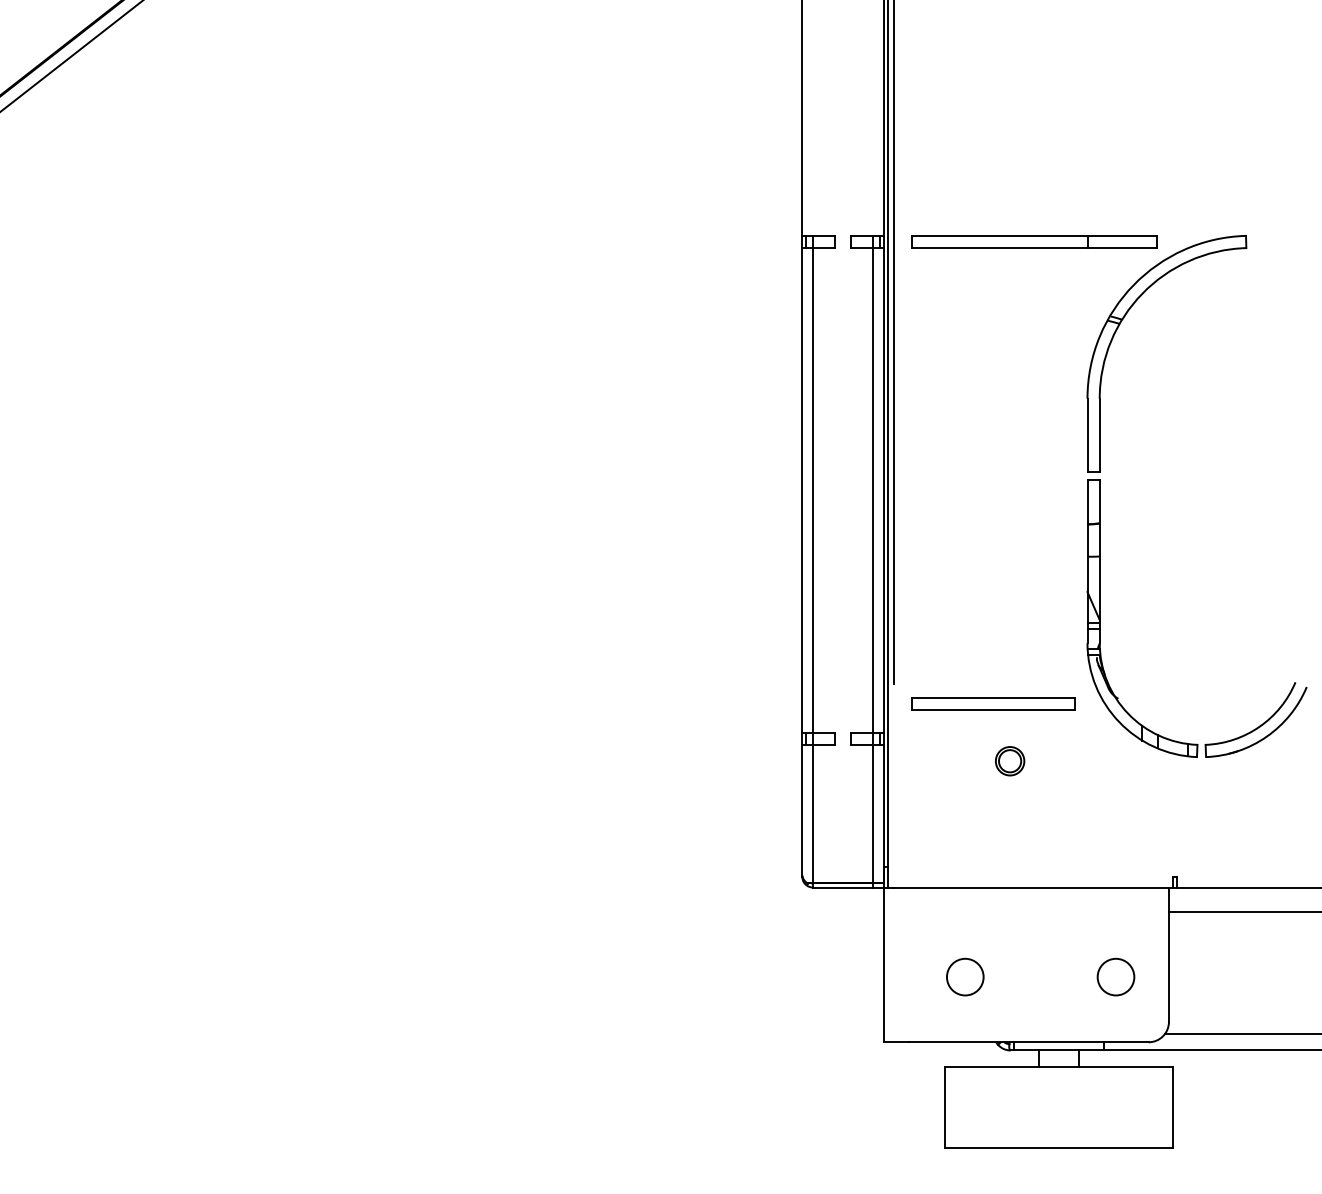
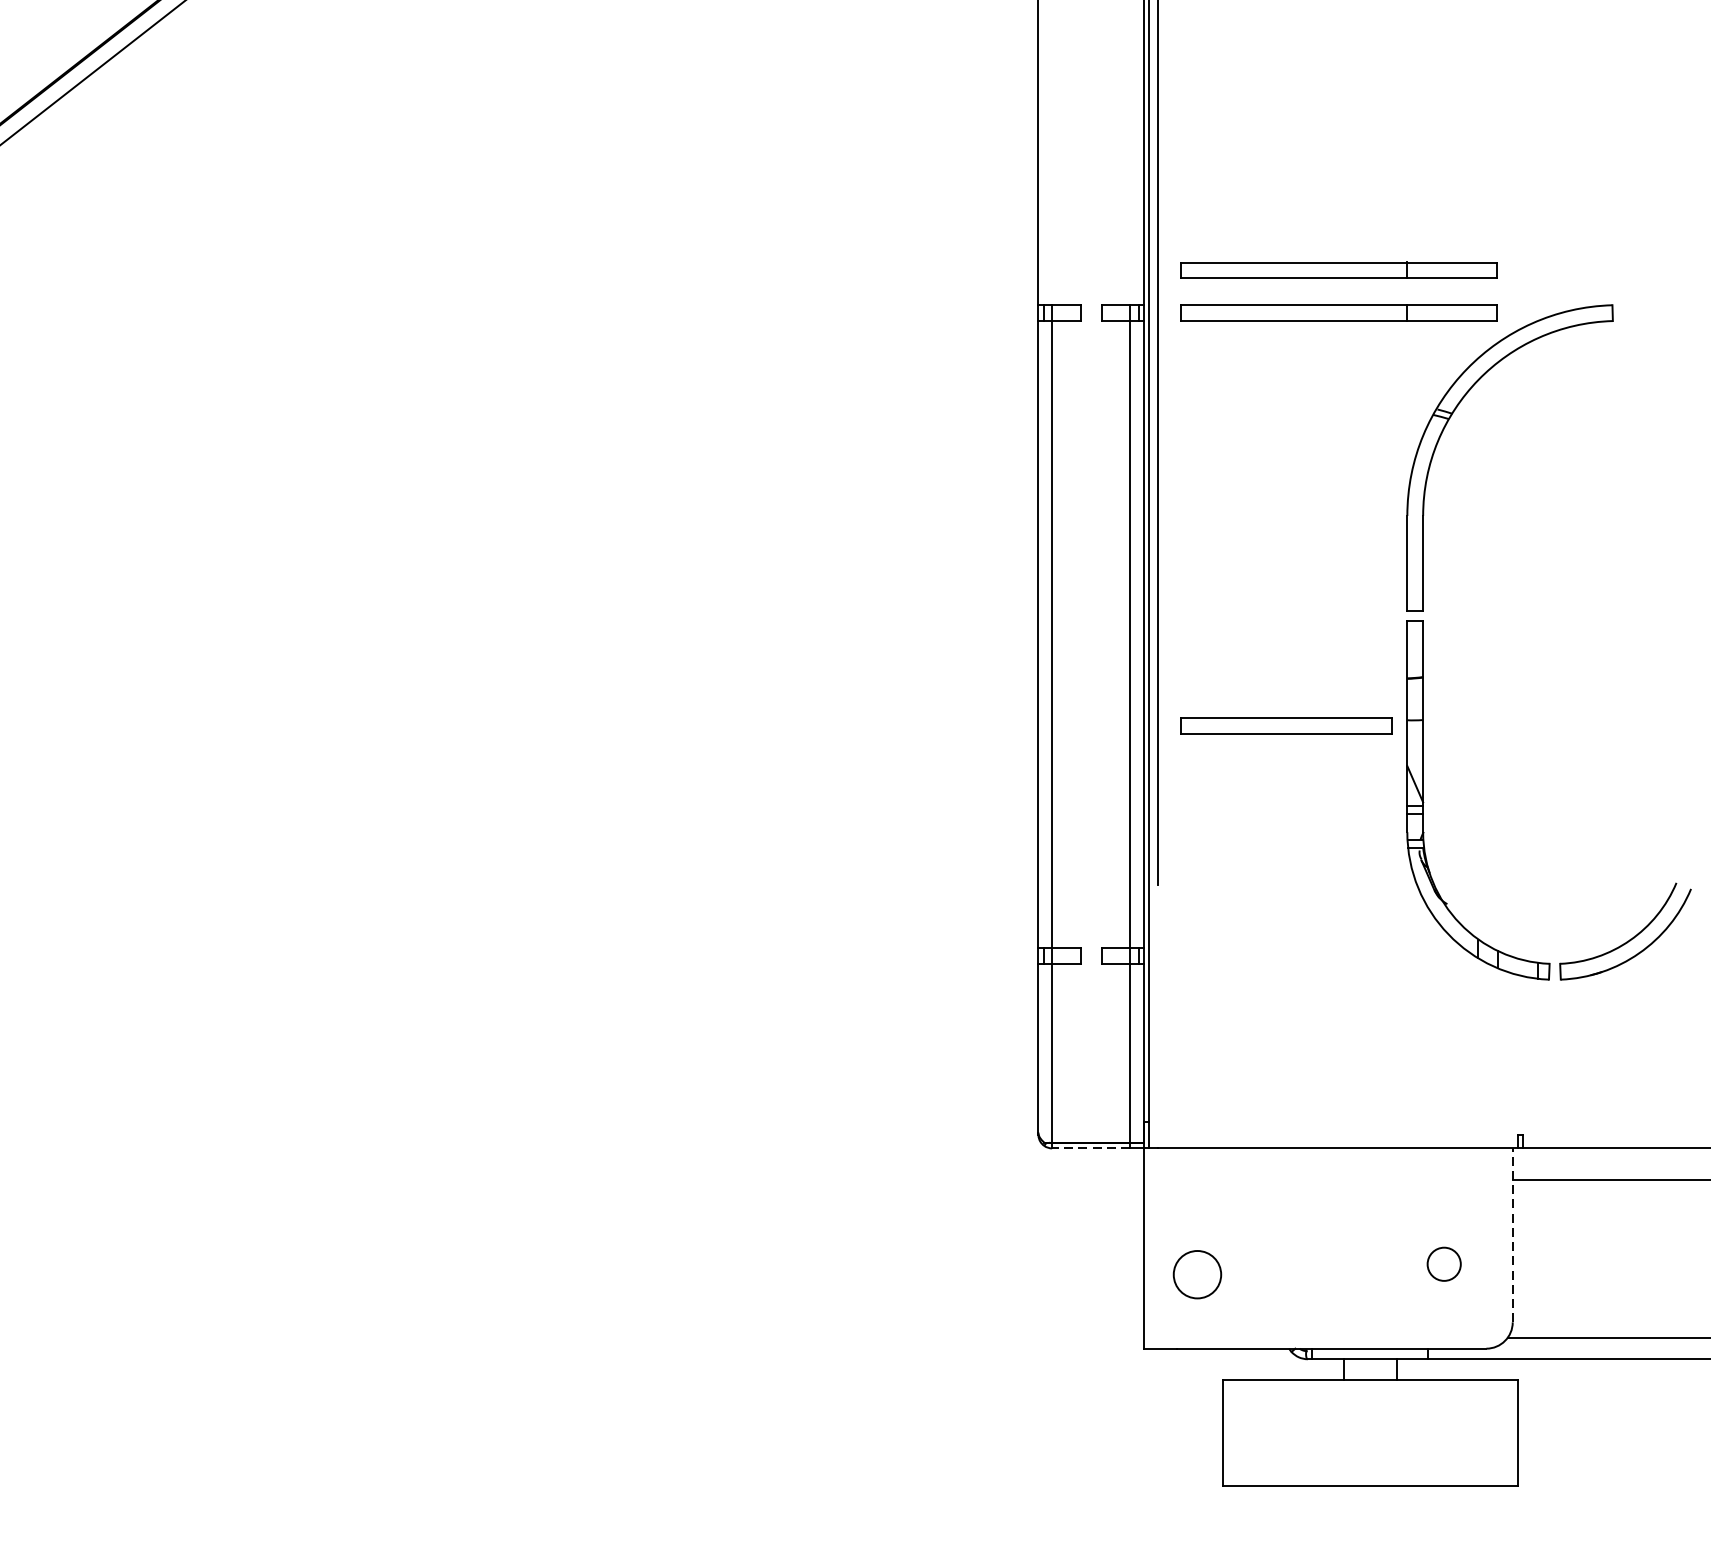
part: (1034, 208) -> (1338, 269), added
part: (993, 703) -> (1285, 725), moved
part: (1010, 761) -> (1307, 985), removed
line: (842, 887) -> (1090, 1148), solid -> dashed
line: (1168, 954) -> (1512, 1235), solid -> dashed
circle: (965, 976) -> (1197, 1273), moved
circle: (1115, 976) -> (1443, 1263), size x0.7

